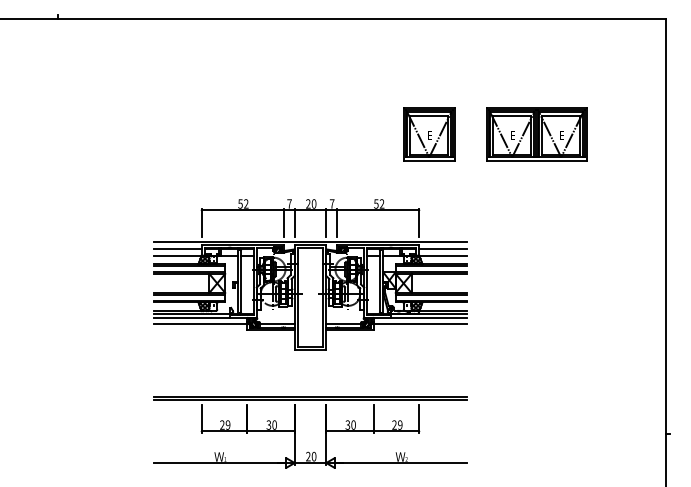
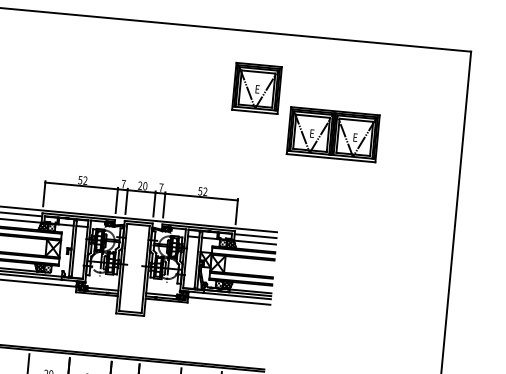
part: (429, 134) -> (257, 88), moved
part: (536, 134) -> (333, 134), moved

